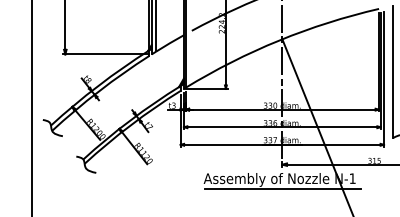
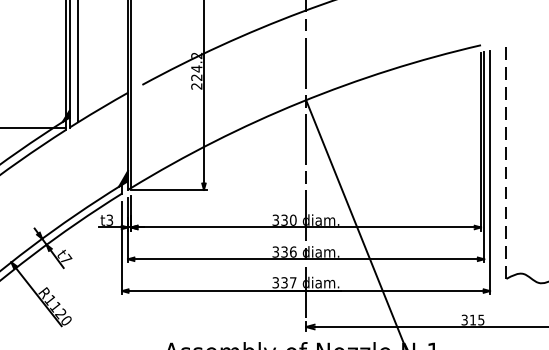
line: (393, 71) -> (507, 158), solid -> dashed

